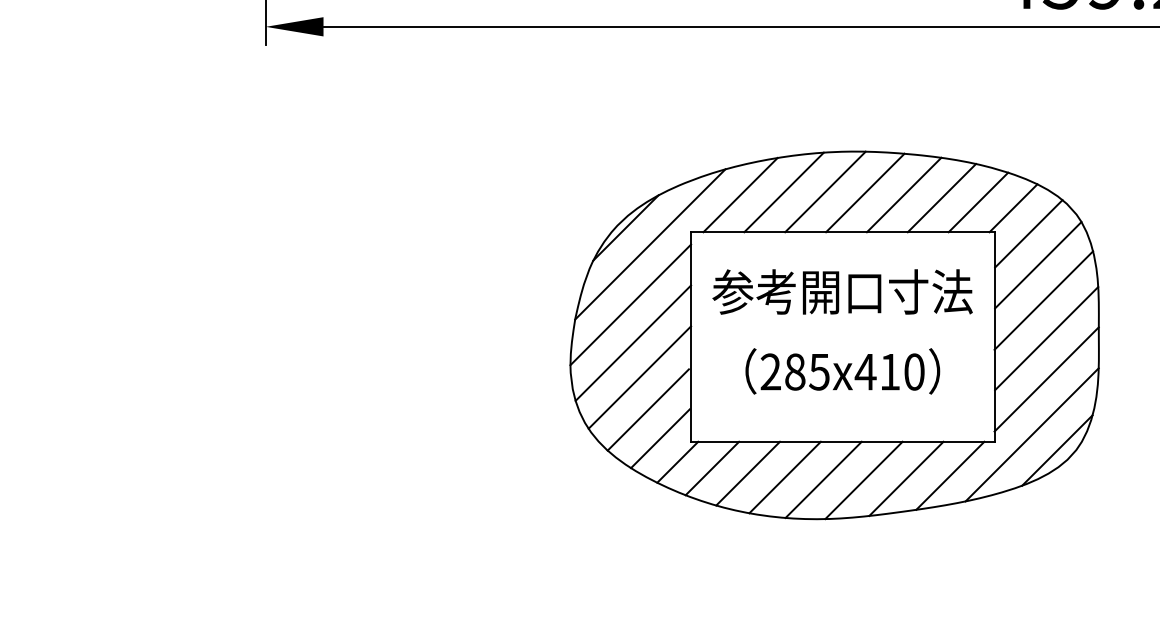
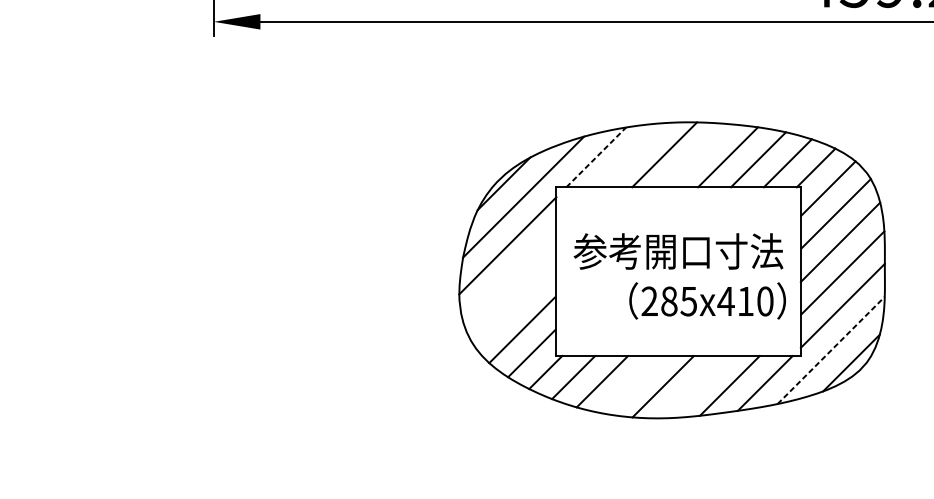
line: (783, 192) -> (630, 155), removed
line: (865, 192) -> (696, 155), removed
line: (740, 195) -> (596, 157), solid -> dashed
text: (842, 291) -> (678, 251), moved
line: (633, 342) -> (510, 276), removed
text: (842, 371) -> (707, 301), moved
line: (639, 377) -> (514, 304), removed
line: (1032, 434) -> (831, 350), solid -> dashed
line: (784, 477) -> (631, 384), removed
line: (863, 480) -> (695, 387), removed

